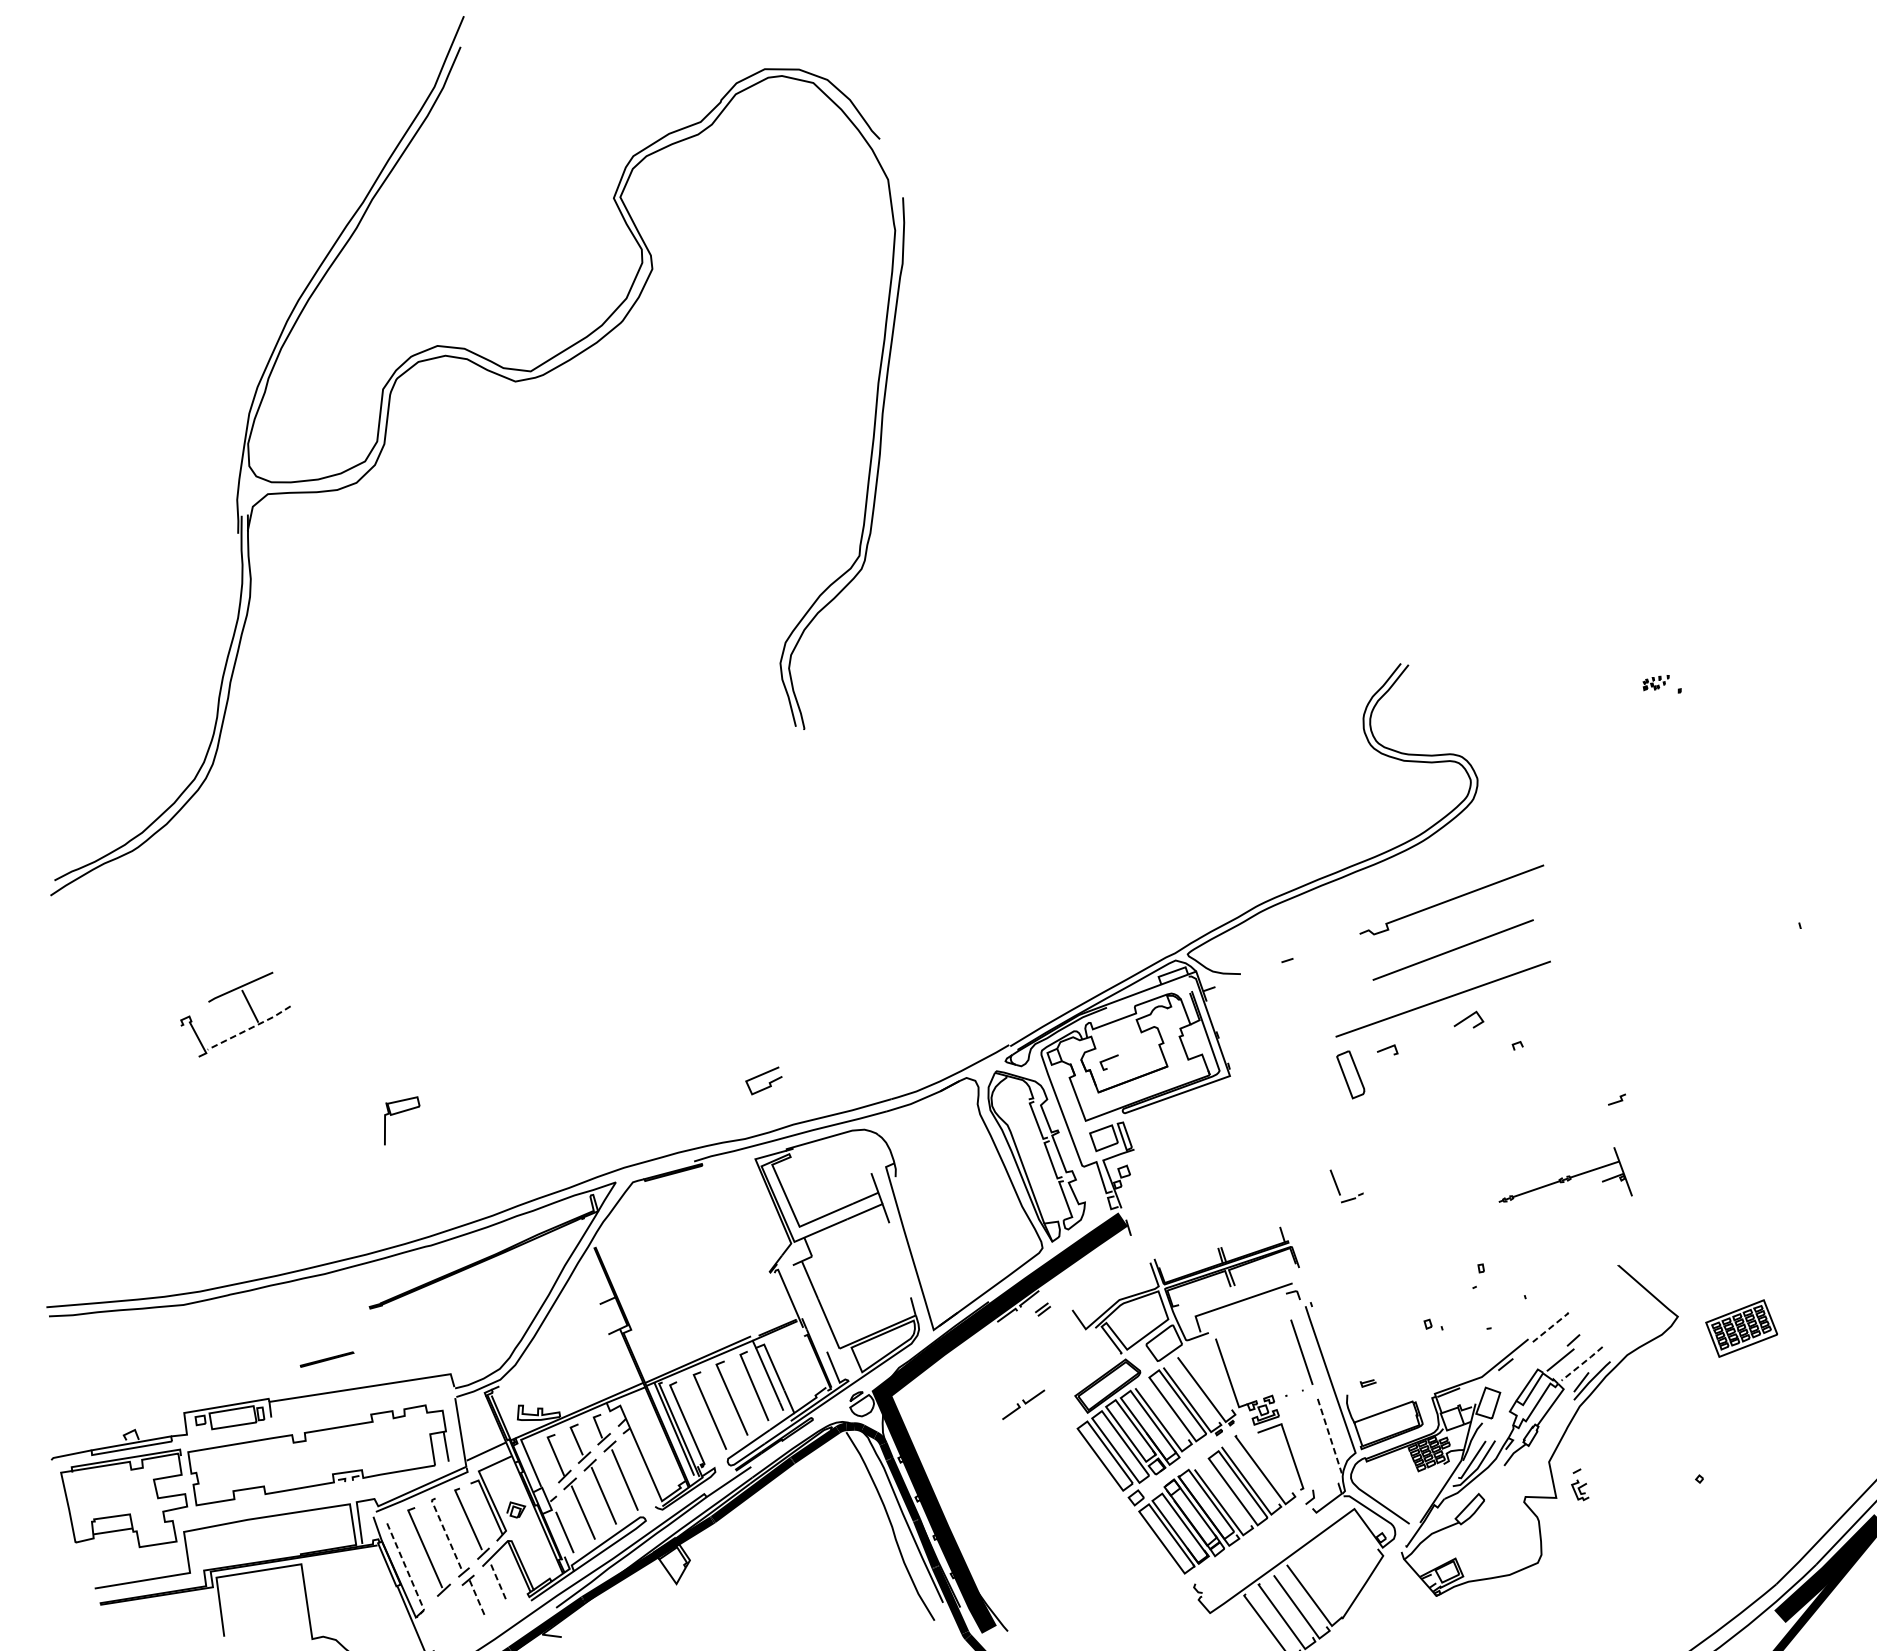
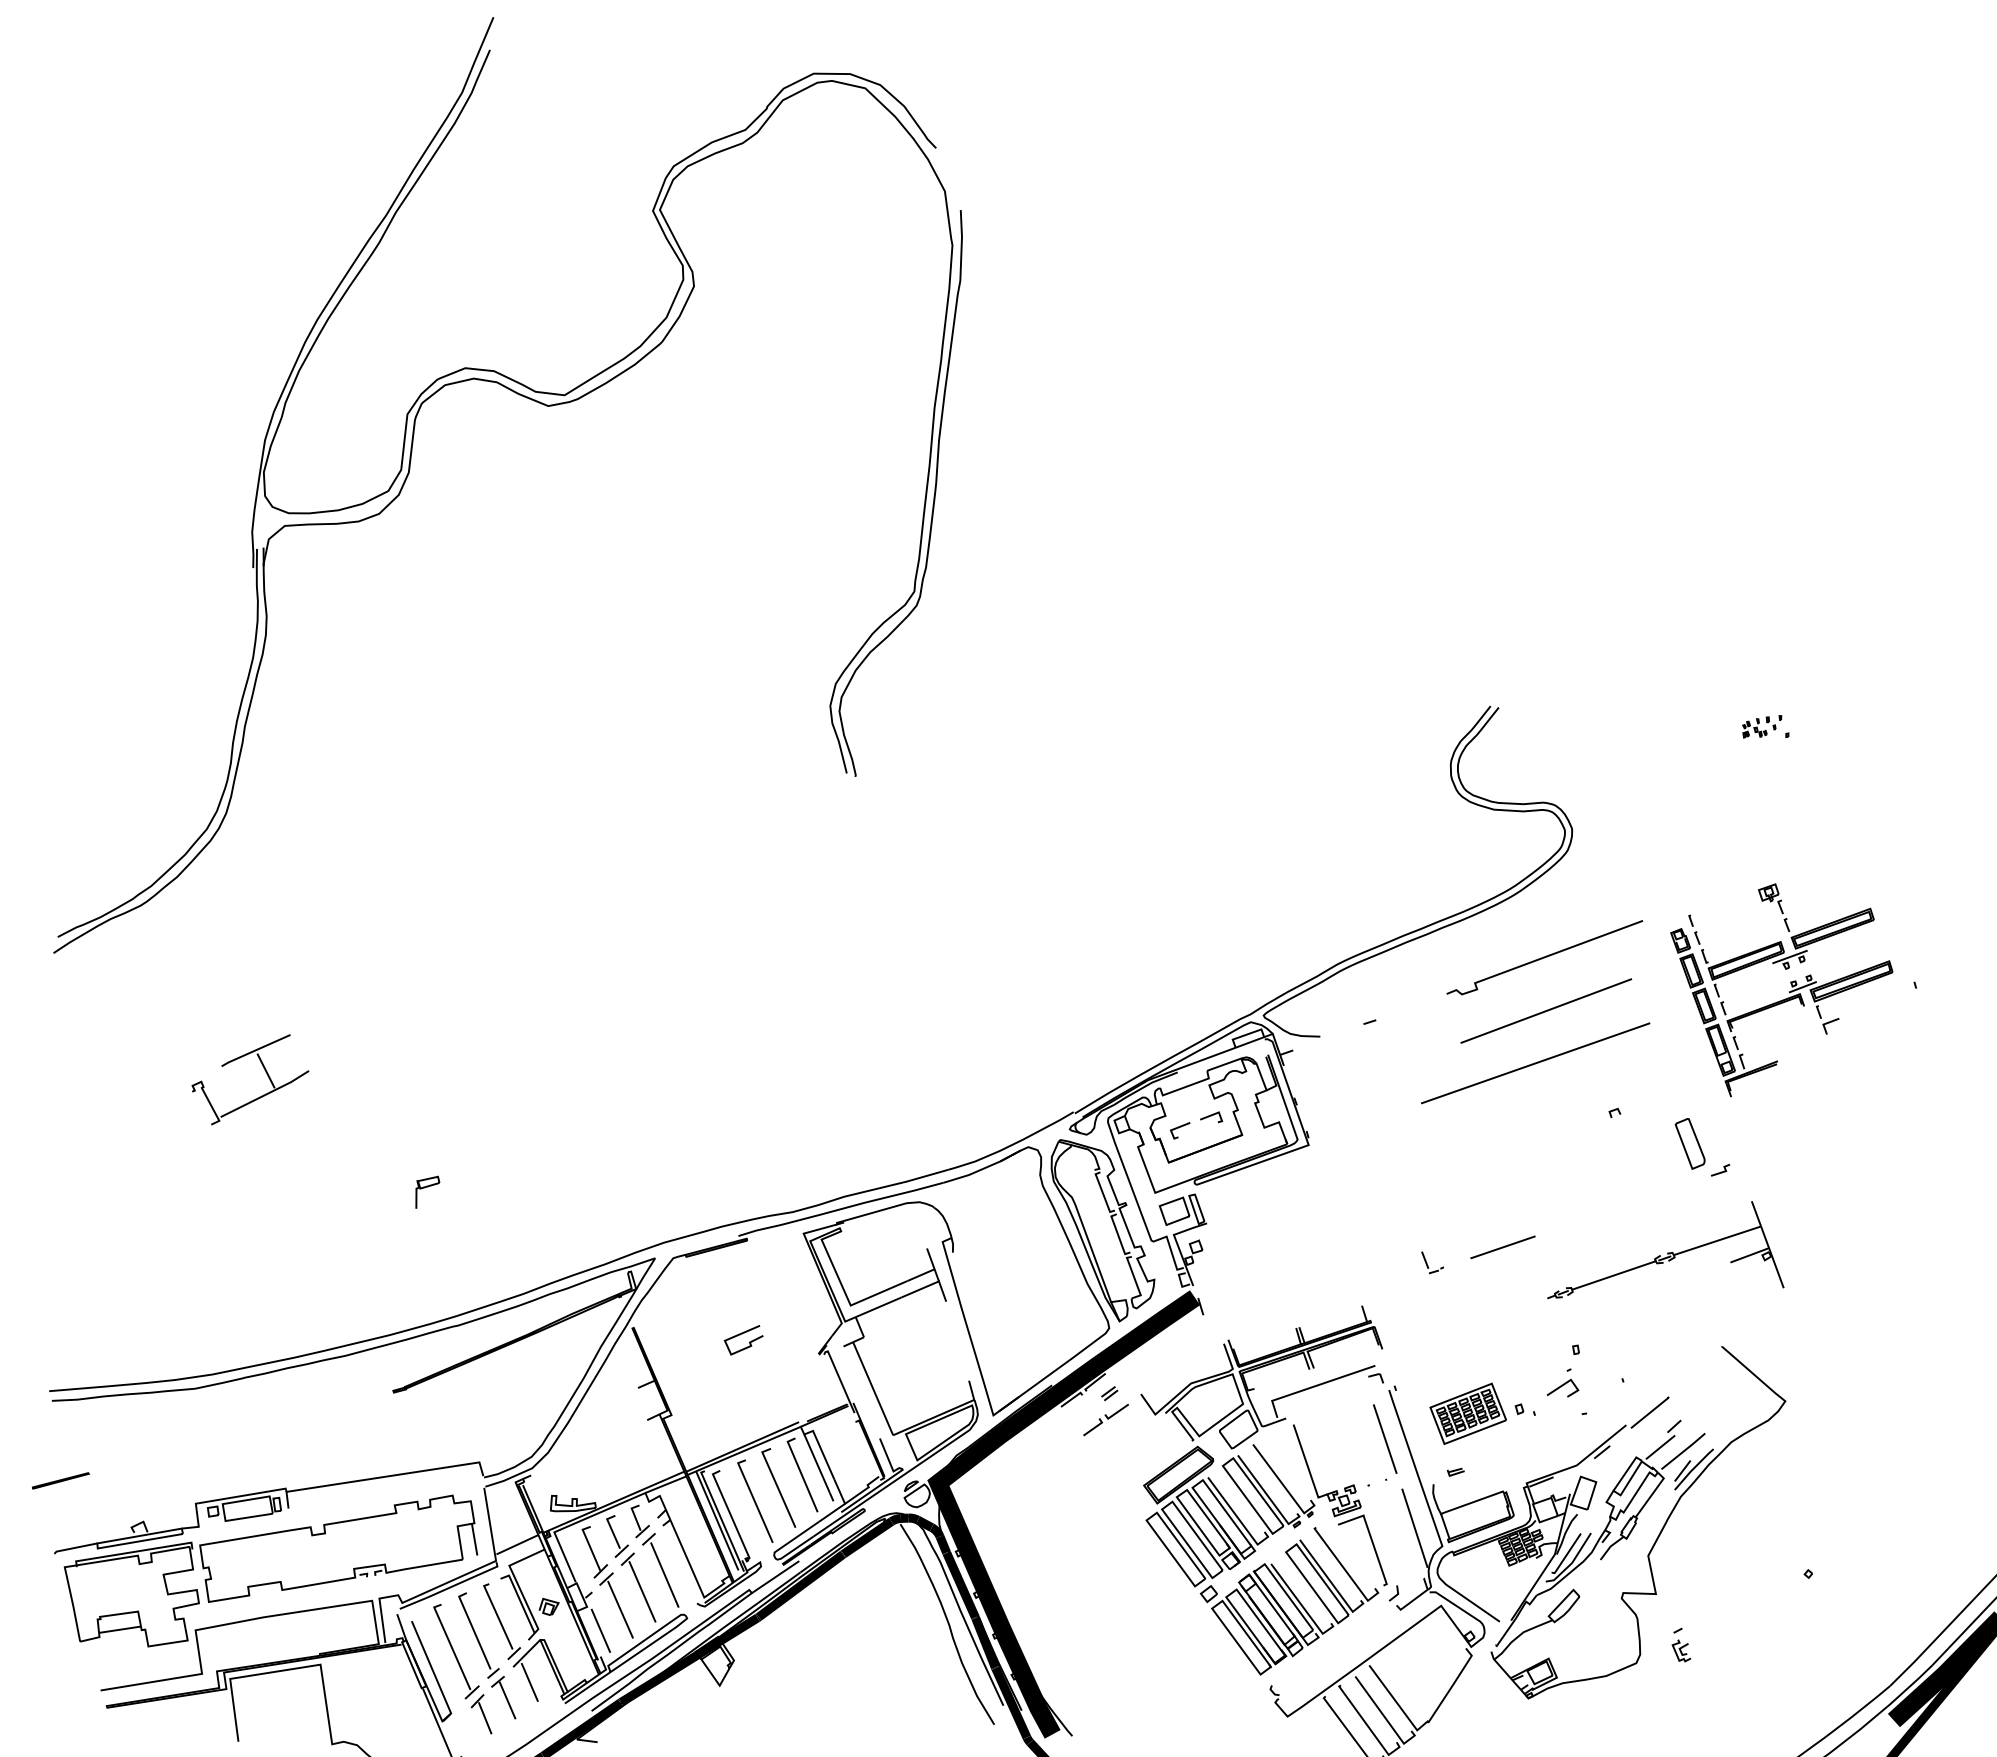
part: (1656, 682) -> (1762, 726), size x1.43
part: (1681, 931) -> (1789, 991), added
line: (1468, 1018) -> (1562, 1386), moved
line: (249, 1029) -> (265, 1095), dashed -> solid
line: (1387, 1049) -> (1211, 1116), moved
part: (1350, 1074) -> (1689, 1143), moved
curve: (760, 1076) -> (740, 1335), moved
part: (401, 1119) -> (427, 1191), size x0.62
line: (1412, 1172) -> (1502, 1247), added
part: (1565, 1175) -> (1665, 1250), size x1.67
part: (1346, 1186) -> (1432, 1262), size x0.62
line: (1552, 1326) -> (1651, 1411), dashed -> solid
part: (1741, 1328) -> (1467, 1413), moved
line: (327, 1359) -> (61, 1480), moved
line: (1582, 1363) -> (1683, 1451), dashed -> solid
part: (1023, 1404) -> (1105, 1419), moved
line: (1329, 1436) -> (1414, 1528), dashed -> solid
part: (1580, 1484) -> (1681, 1644), moved
line: (444, 1529) -> (472, 1627), dashed -> solid
line: (408, 1572) -> (434, 1673), dashed -> solid
line: (497, 1580) -> (529, 1681), dashed -> solid
line: (477, 1597) -> (507, 1700), dashed -> solid
part: (452, 1611) -> (481, 1714), added

